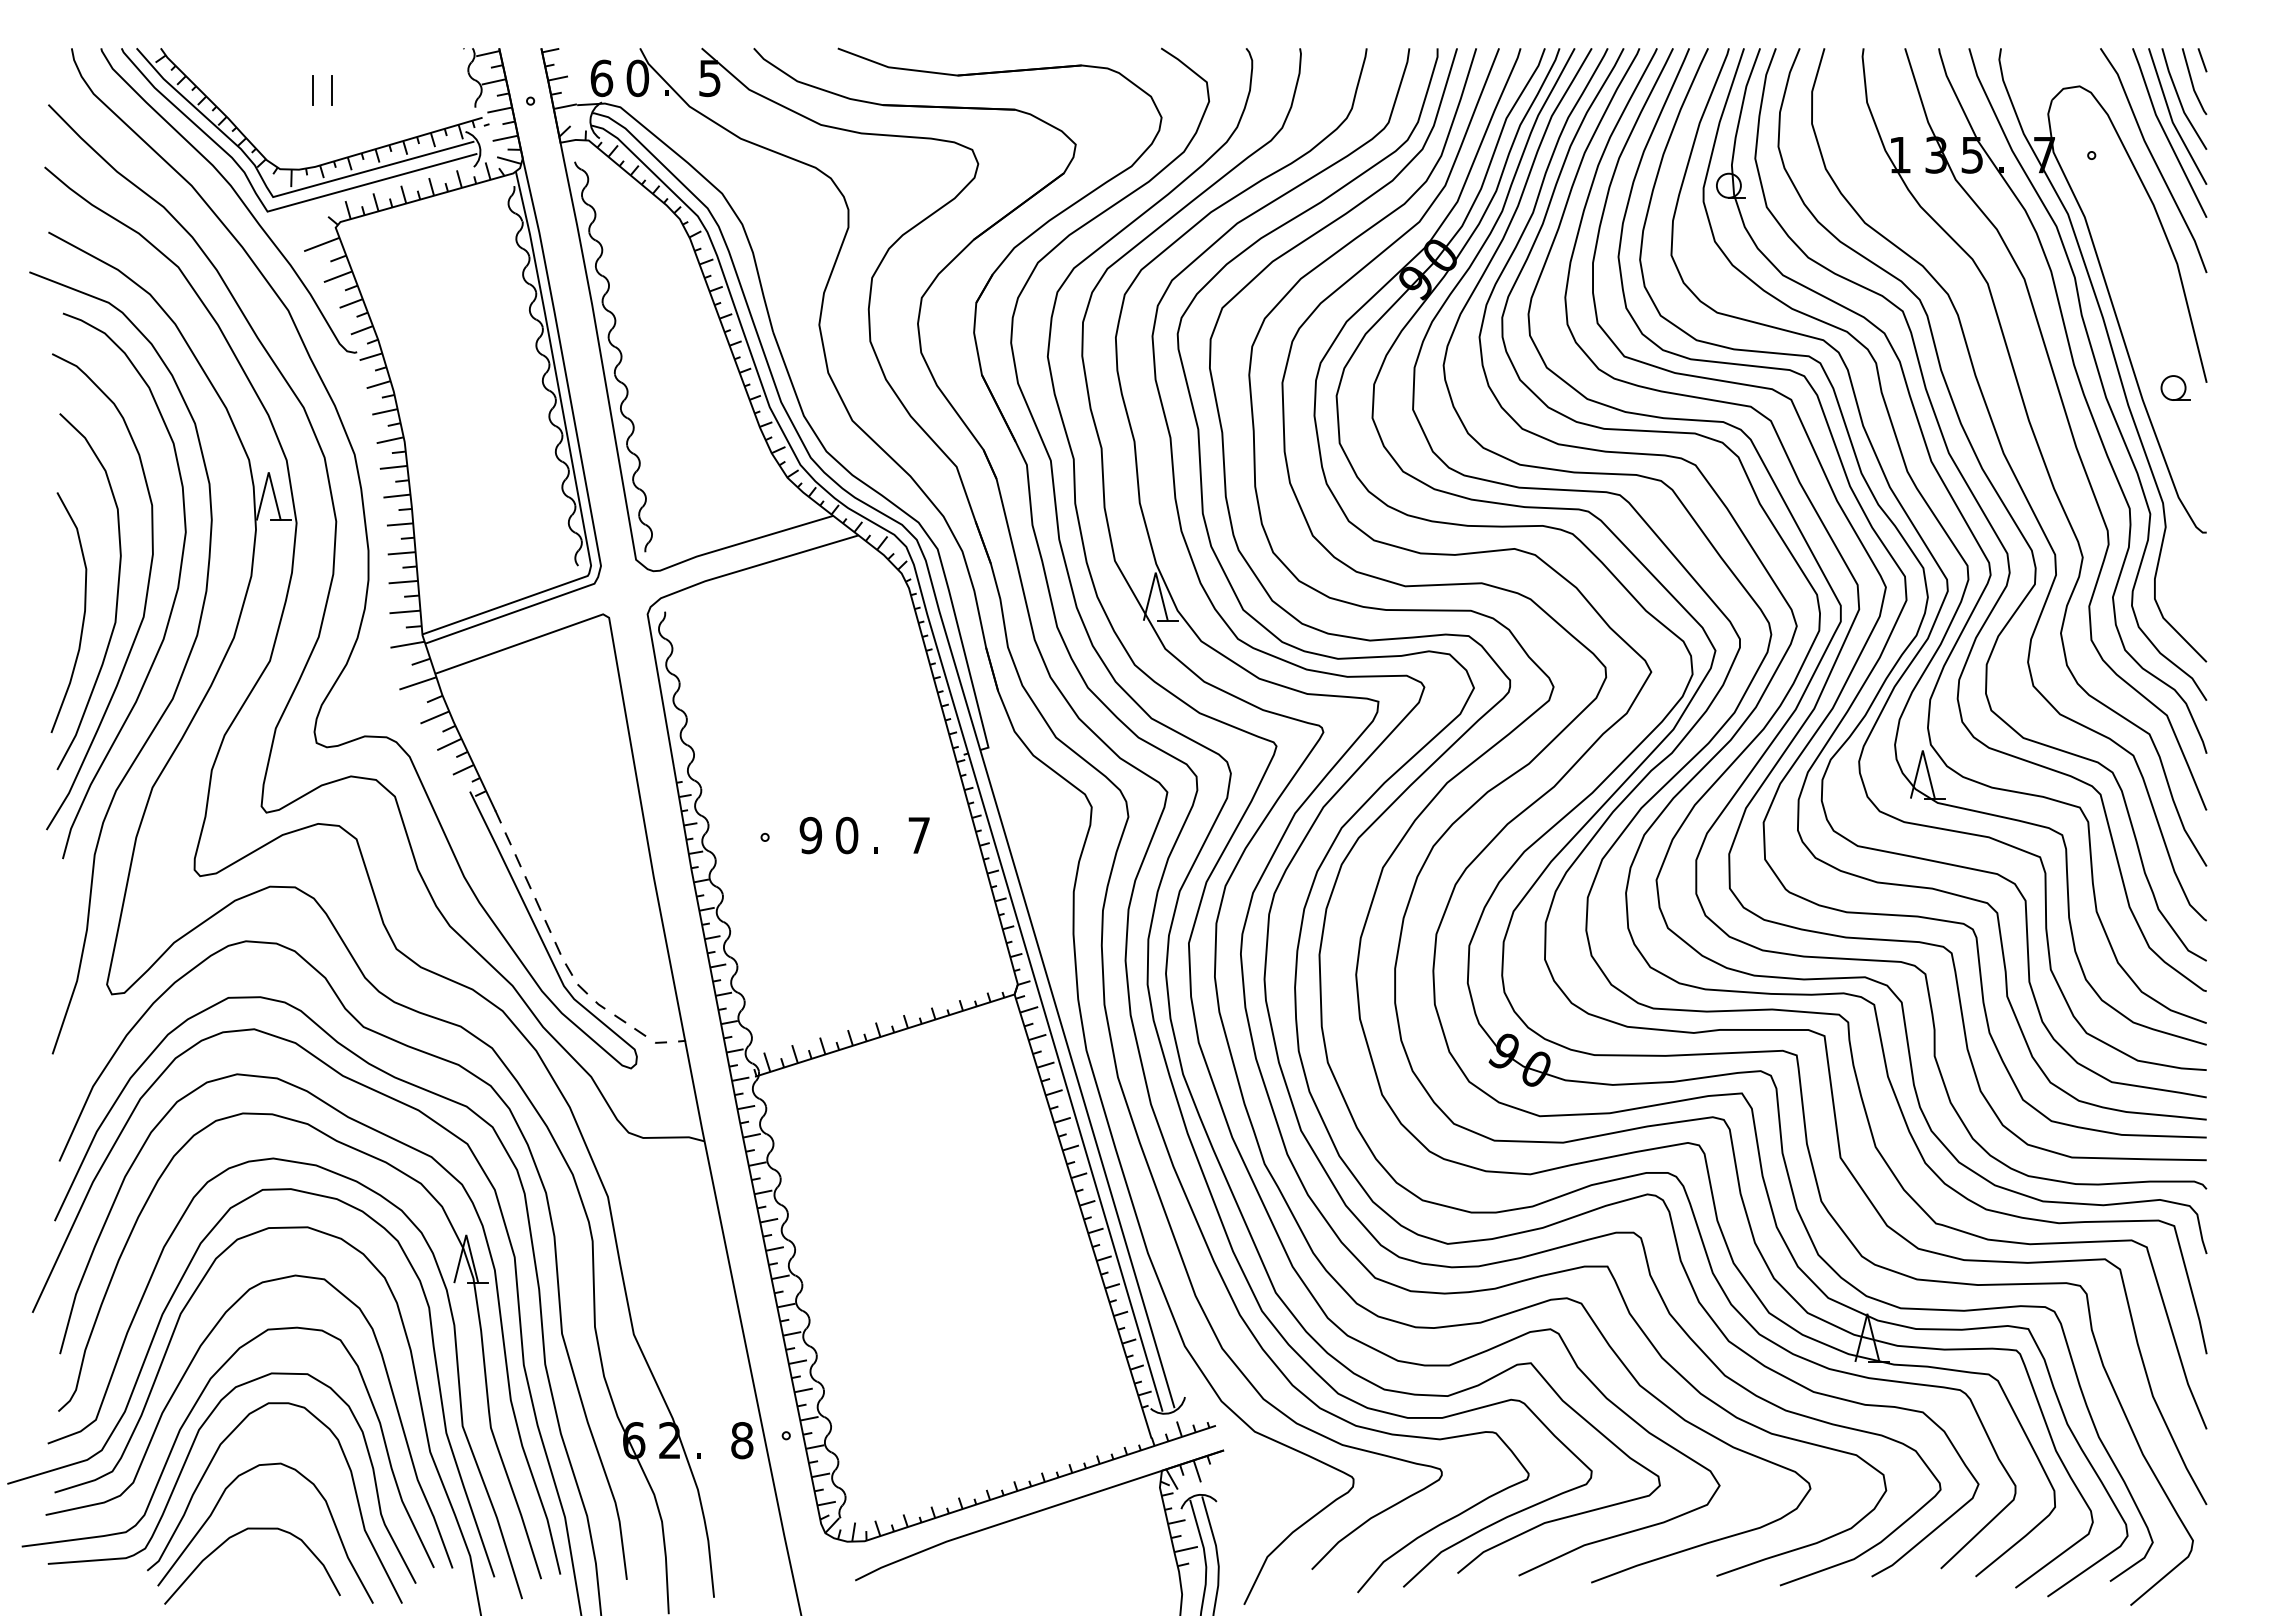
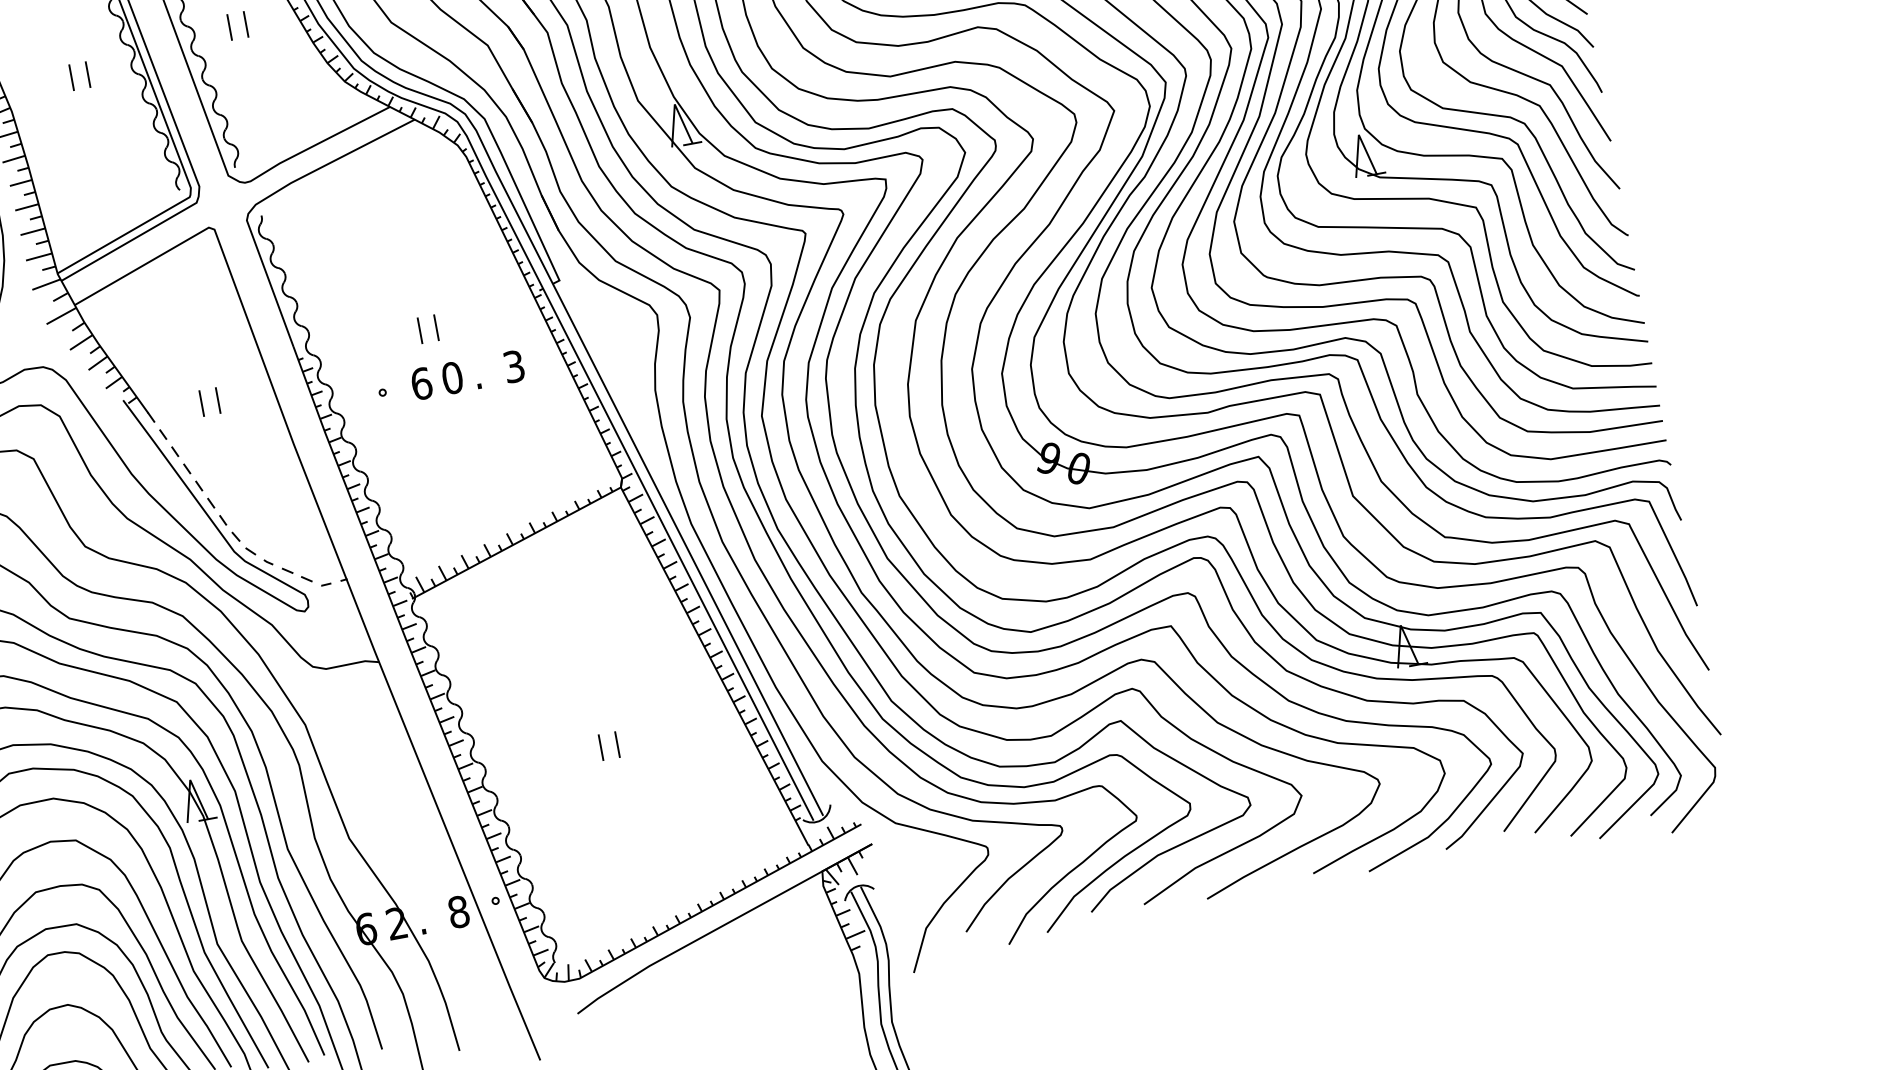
line: (668, 391) -> (229, 26), added
line: (687, 391) -> (245, 23), added
line: (479, 415) -> (71, 77), added
line: (498, 415) -> (87, 74), added
line: (820, 774) -> (420, 330), added
line: (839, 774) -> (436, 327), added
line: (558, 811) -> (201, 403), added
line: (577, 811) -> (218, 400), added
text: (810, 835) -> (421, 383), 9 -> 6
text: (918, 835) -> (513, 366), 7 -> 3
line: (937, 1284) -> (600, 747), added
line: (956, 1284) -> (617, 744), added

